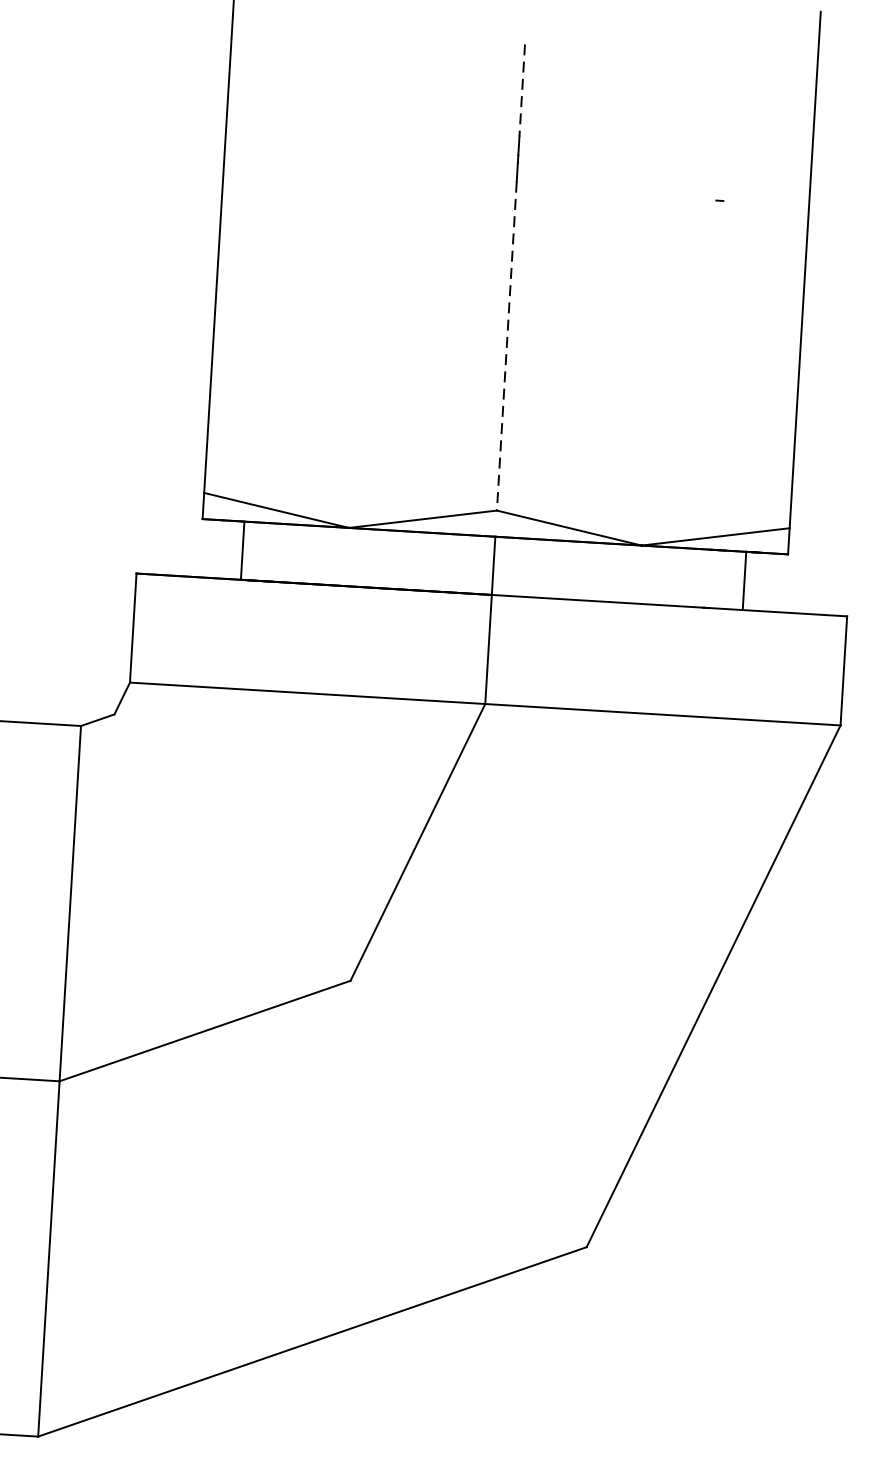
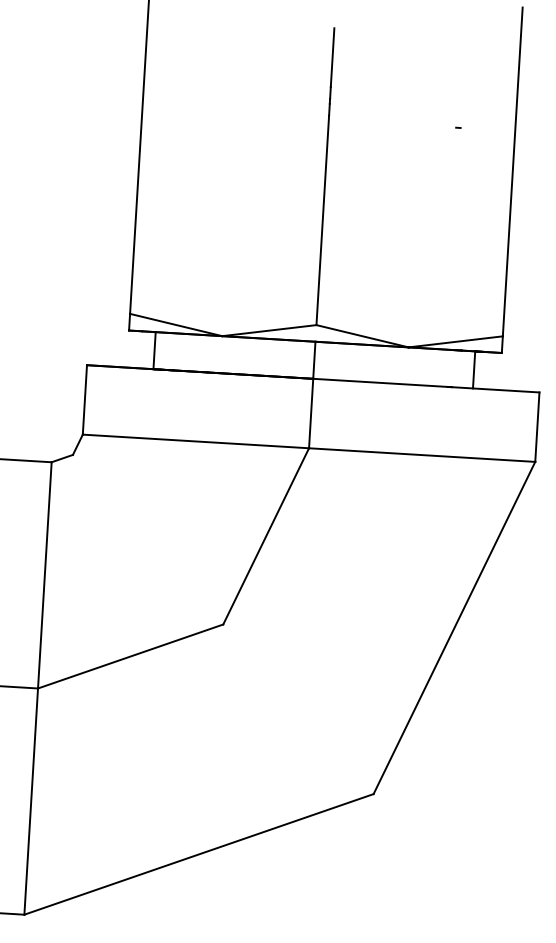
line: (522, 91) -> (332, 58), dashed -> solid
line: (506, 346) -> (322, 220), dashed -> solid

